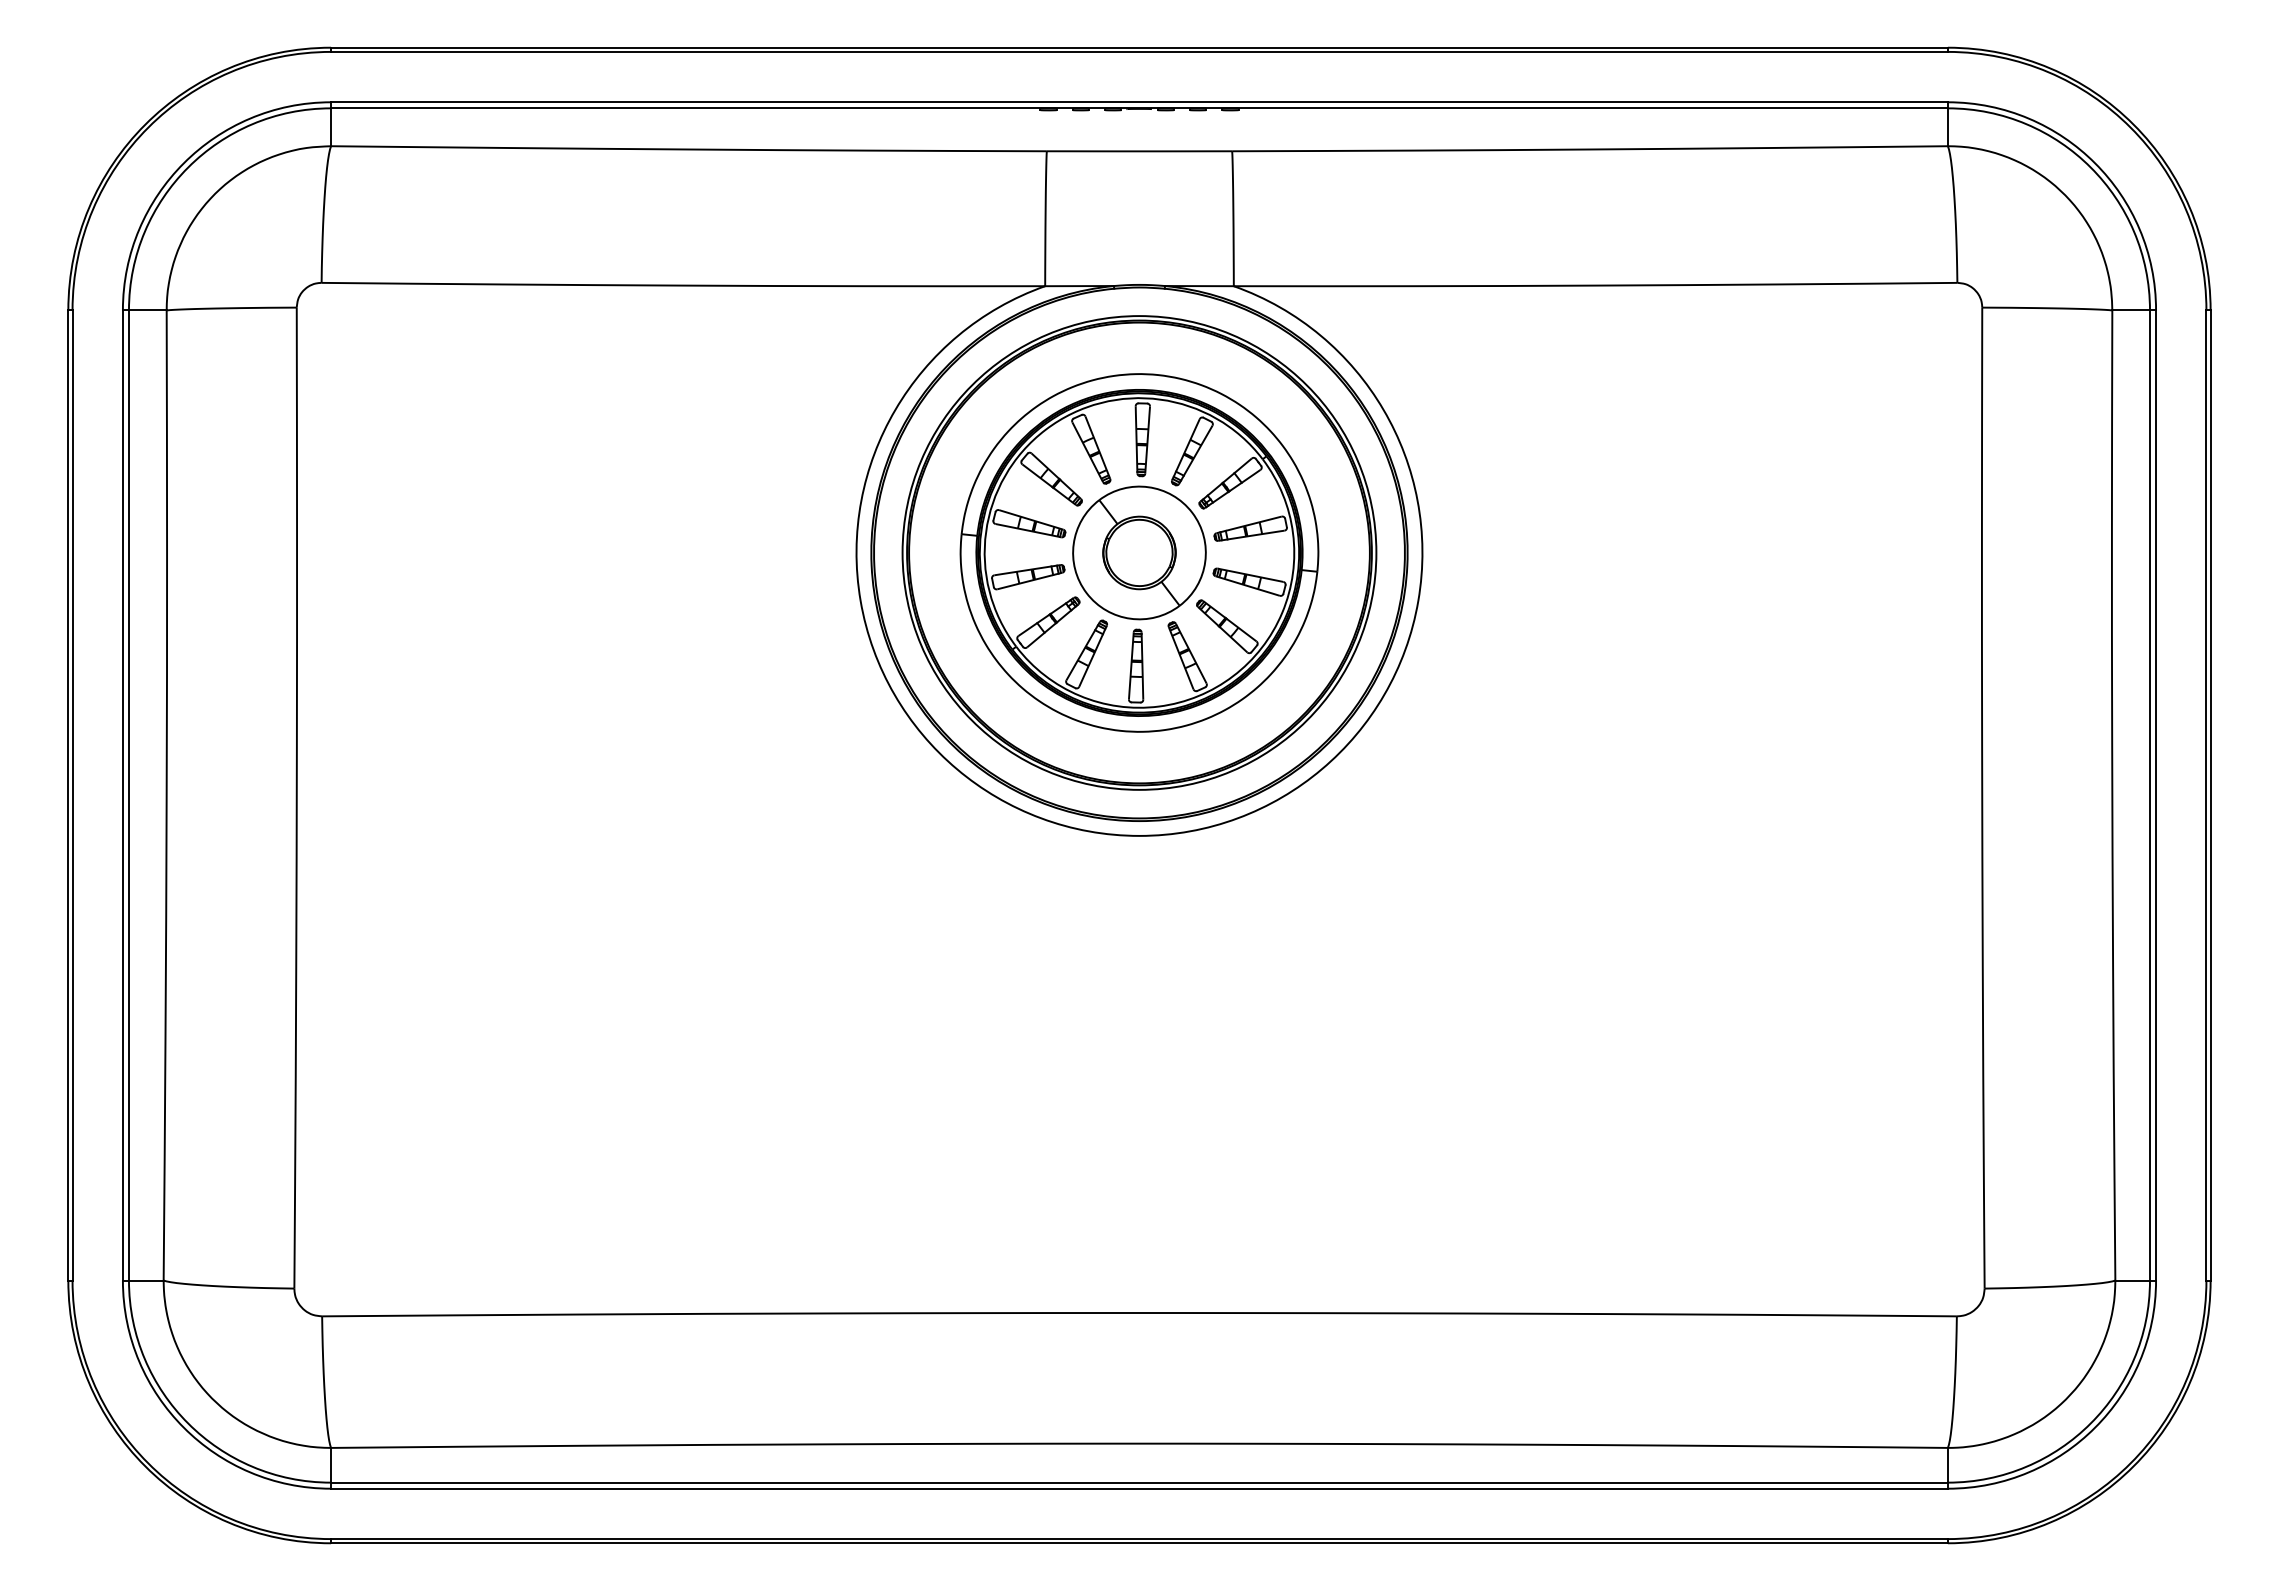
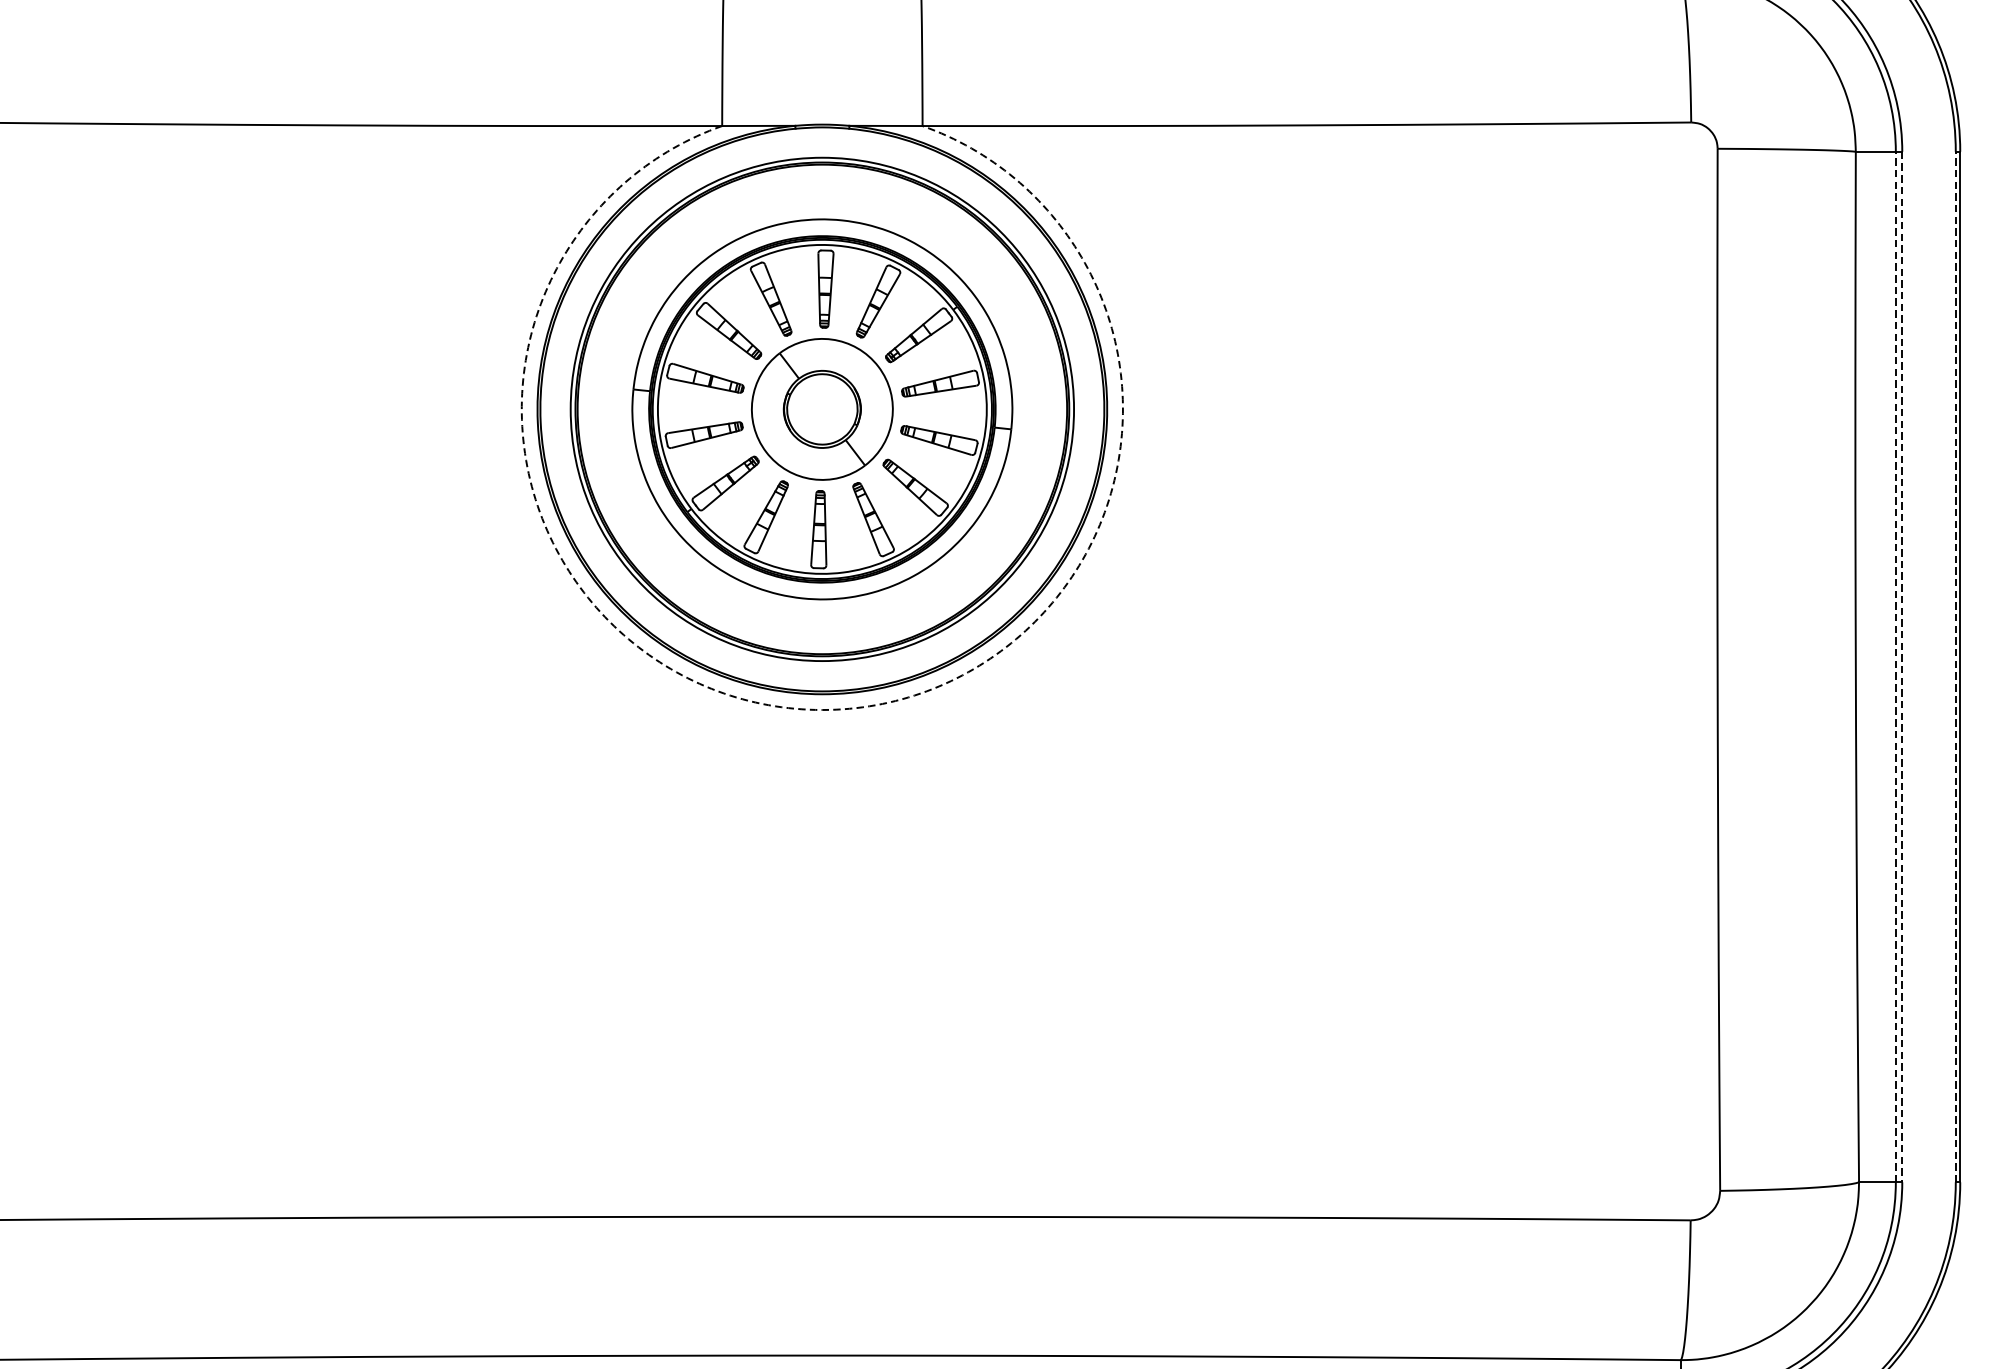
line: (2149, 795) -> (1895, 667), solid -> dashed
line: (2206, 795) -> (1955, 667), solid -> dashed
line: (2156, 796) -> (1902, 668), solid -> dashed
arc: (1139, 835) -> (822, 709), solid -> dashed

